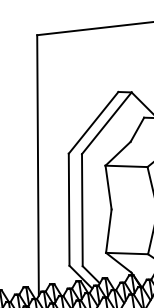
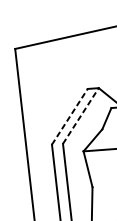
line: (93, 122) -> (69, 116), solid -> dashed
line: (106, 123) -> (80, 116), solid -> dashed

